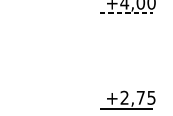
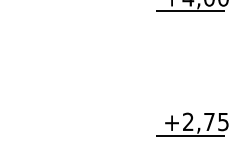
line: (126, 13) -> (190, 11), dashed -> solid

